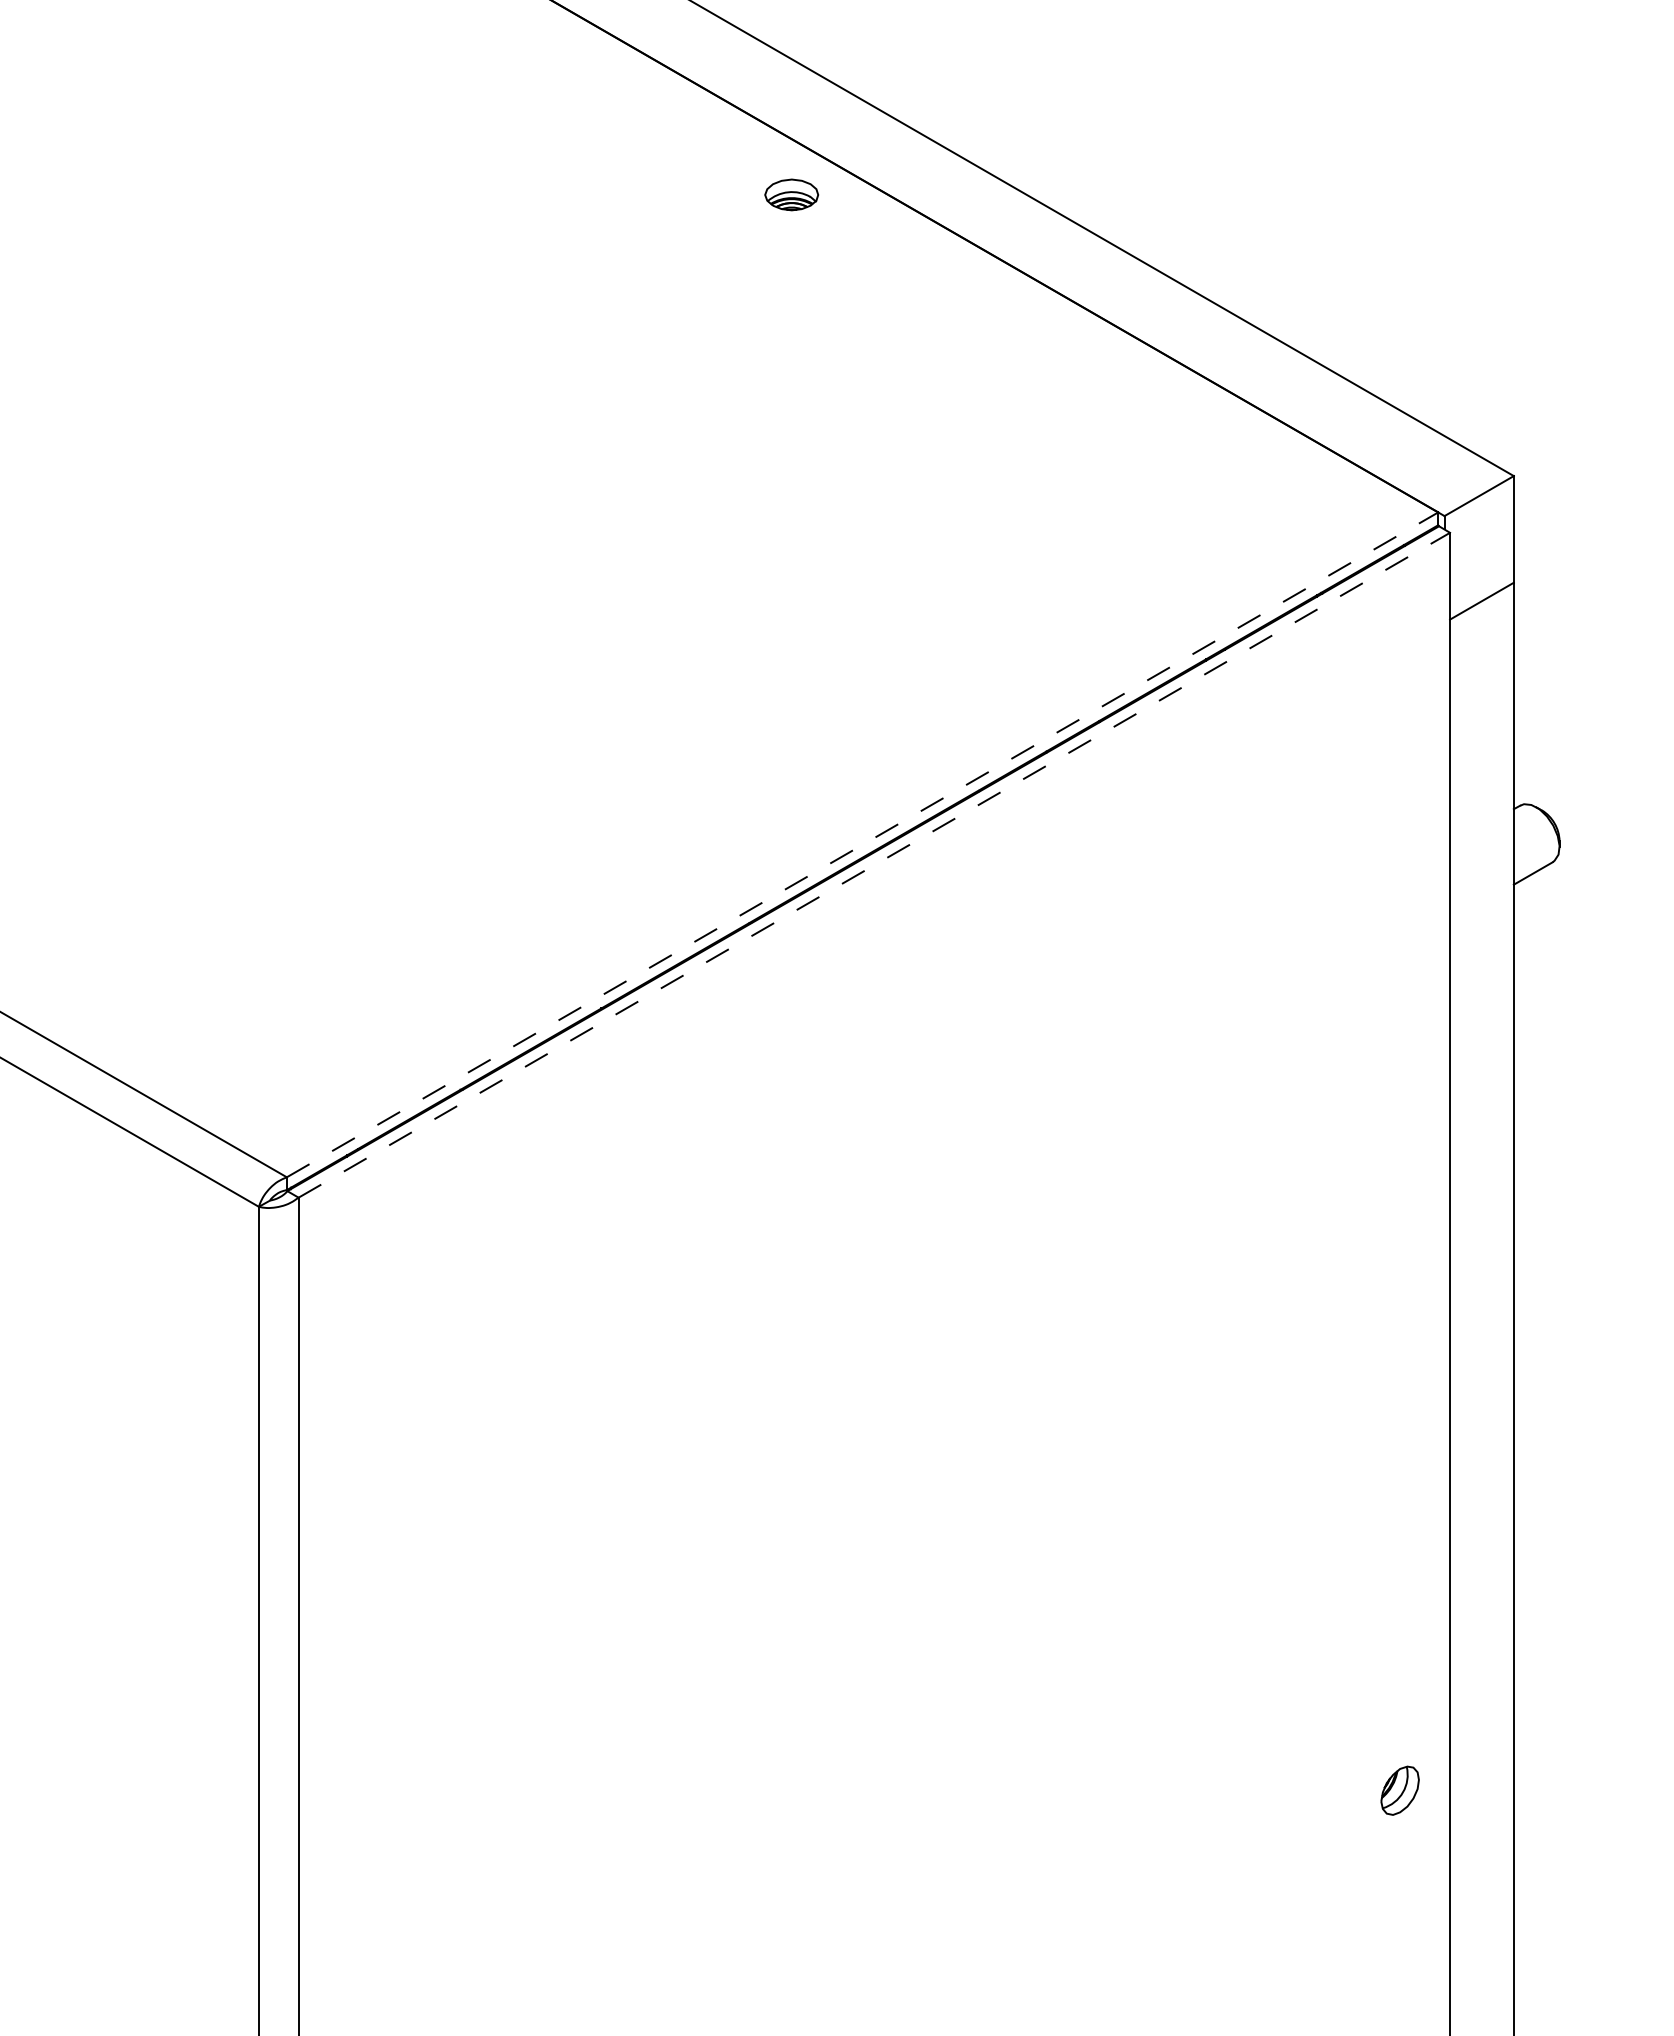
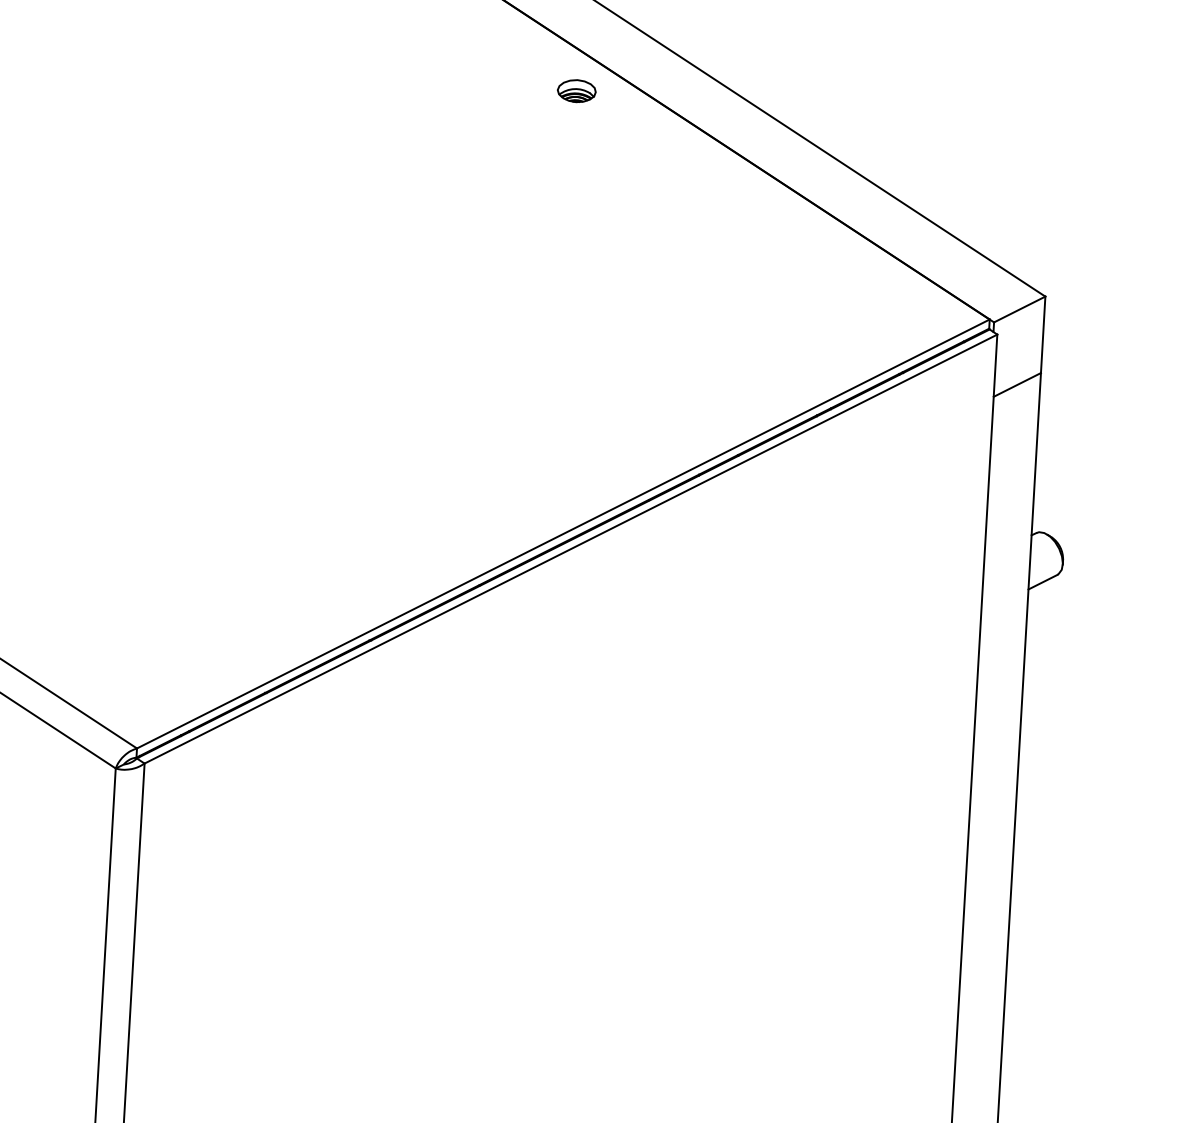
part: (791, 194) -> (576, 90), moved
line: (862, 844) -> (563, 533), dashed -> solid
line: (874, 865) -> (571, 549), dashed -> solid

